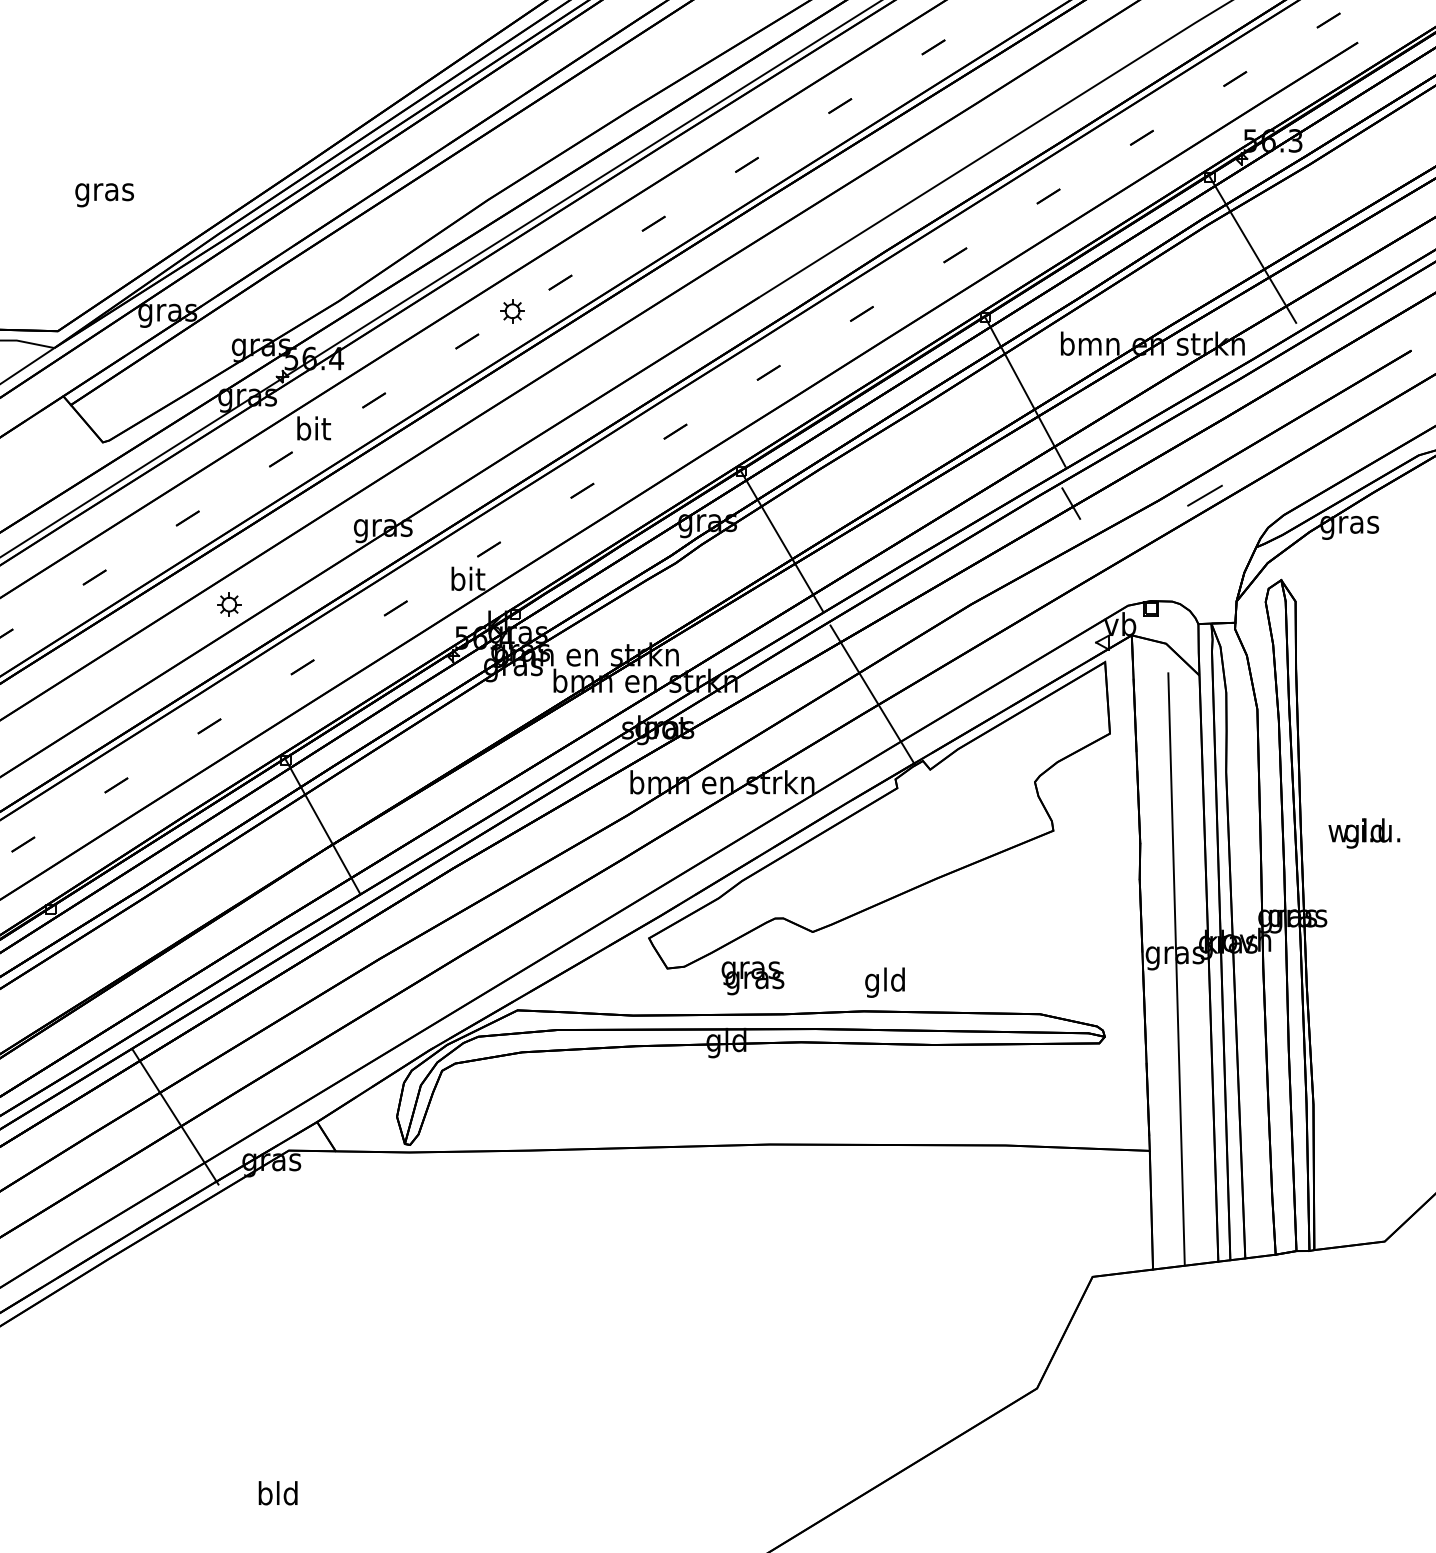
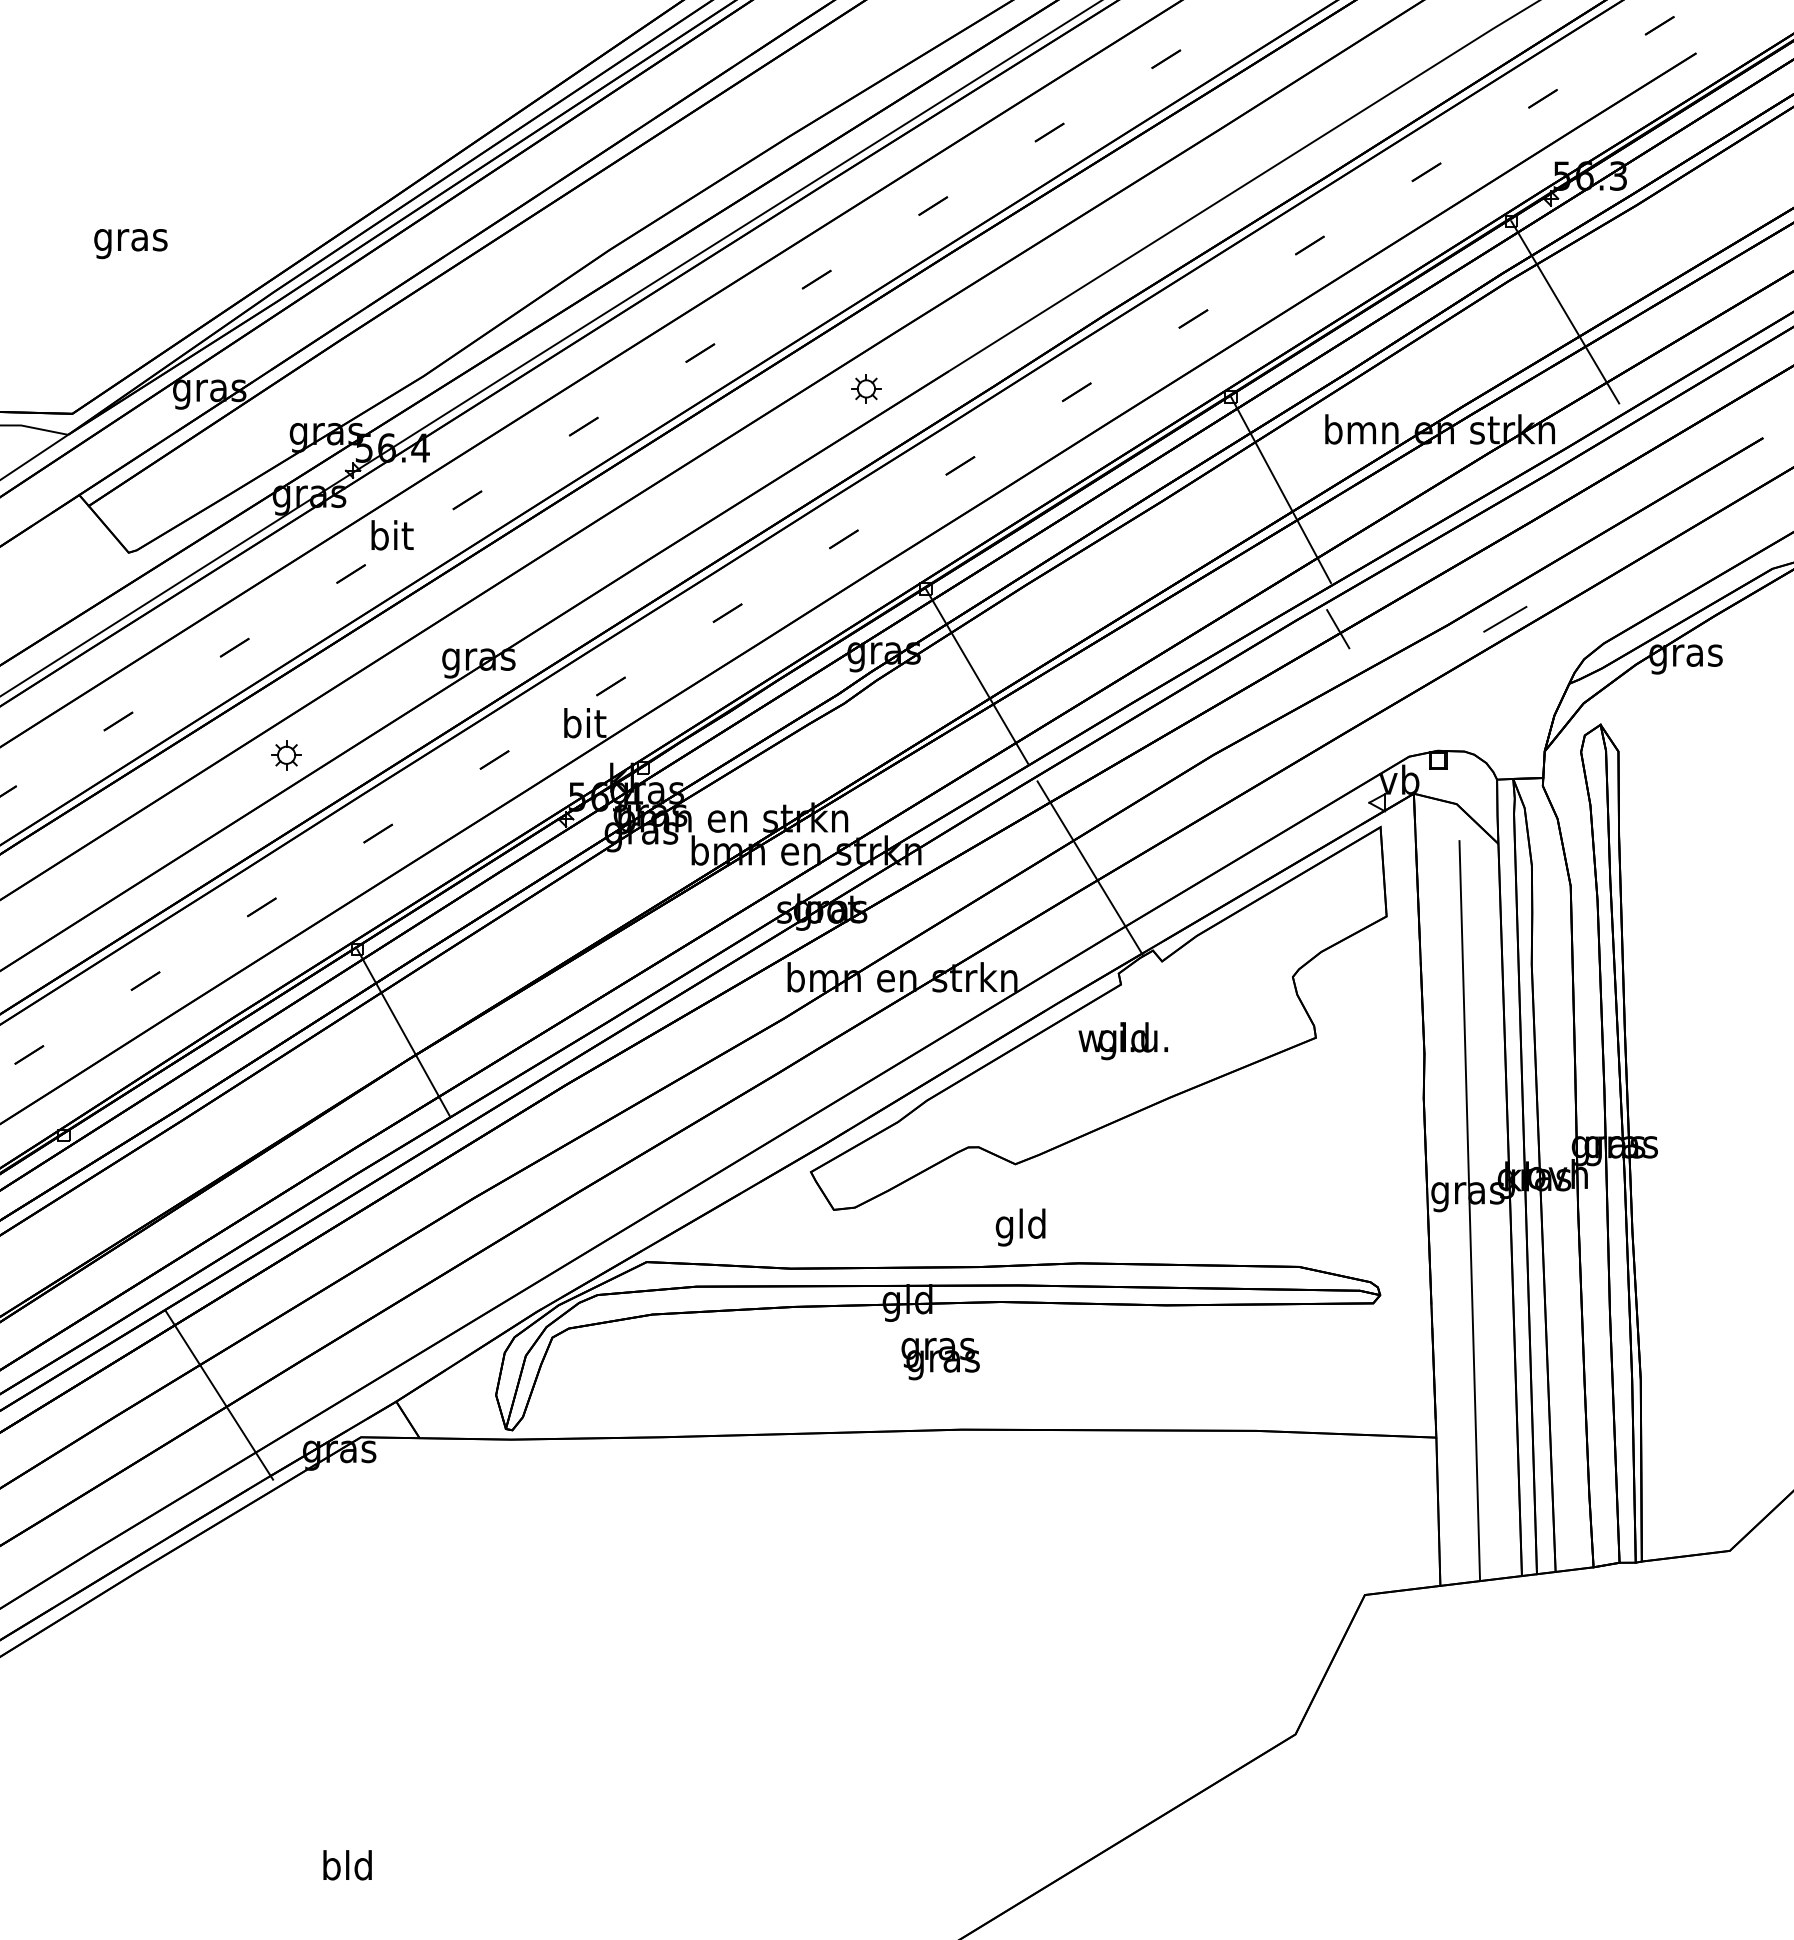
part: (512, 310) -> (866, 388), moved
text: (1363, 833) -> (1122, 1041), moved
text: (752, 978) -> (940, 1359), moved
text: (884, 982) -> (1020, 1227), moved

